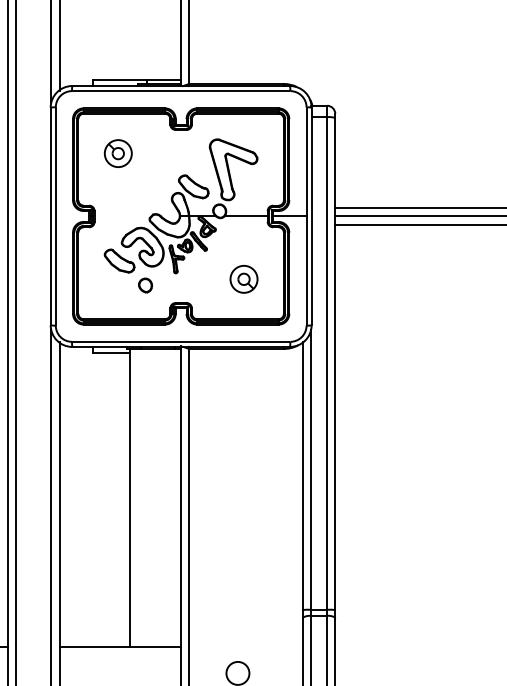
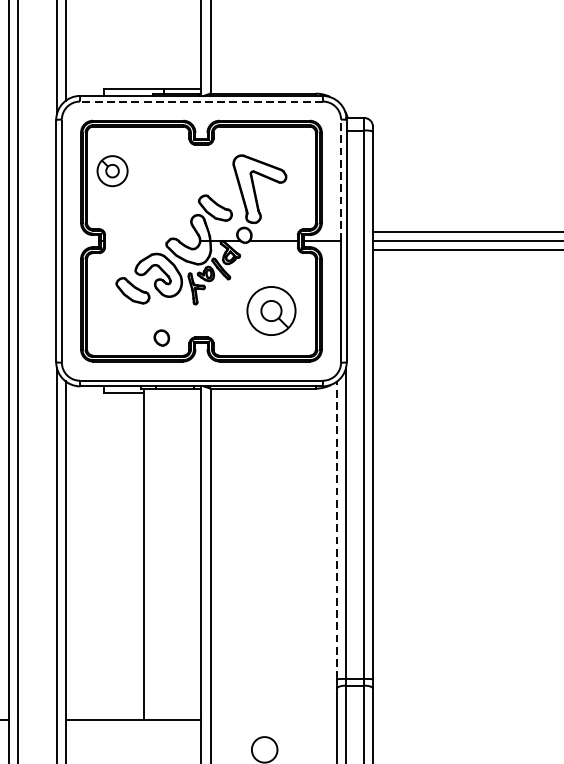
line: (180, 91) -> (200, 102), solid -> dashed
part: (117, 153) -> (111, 171), moved
line: (306, 161) -> (341, 179), solid -> dashed
part: (243, 279) -> (270, 311), size x1.6
part: (145, 285) -> (161, 338), moved
line: (302, 476) -> (336, 530), solid -> dashed

